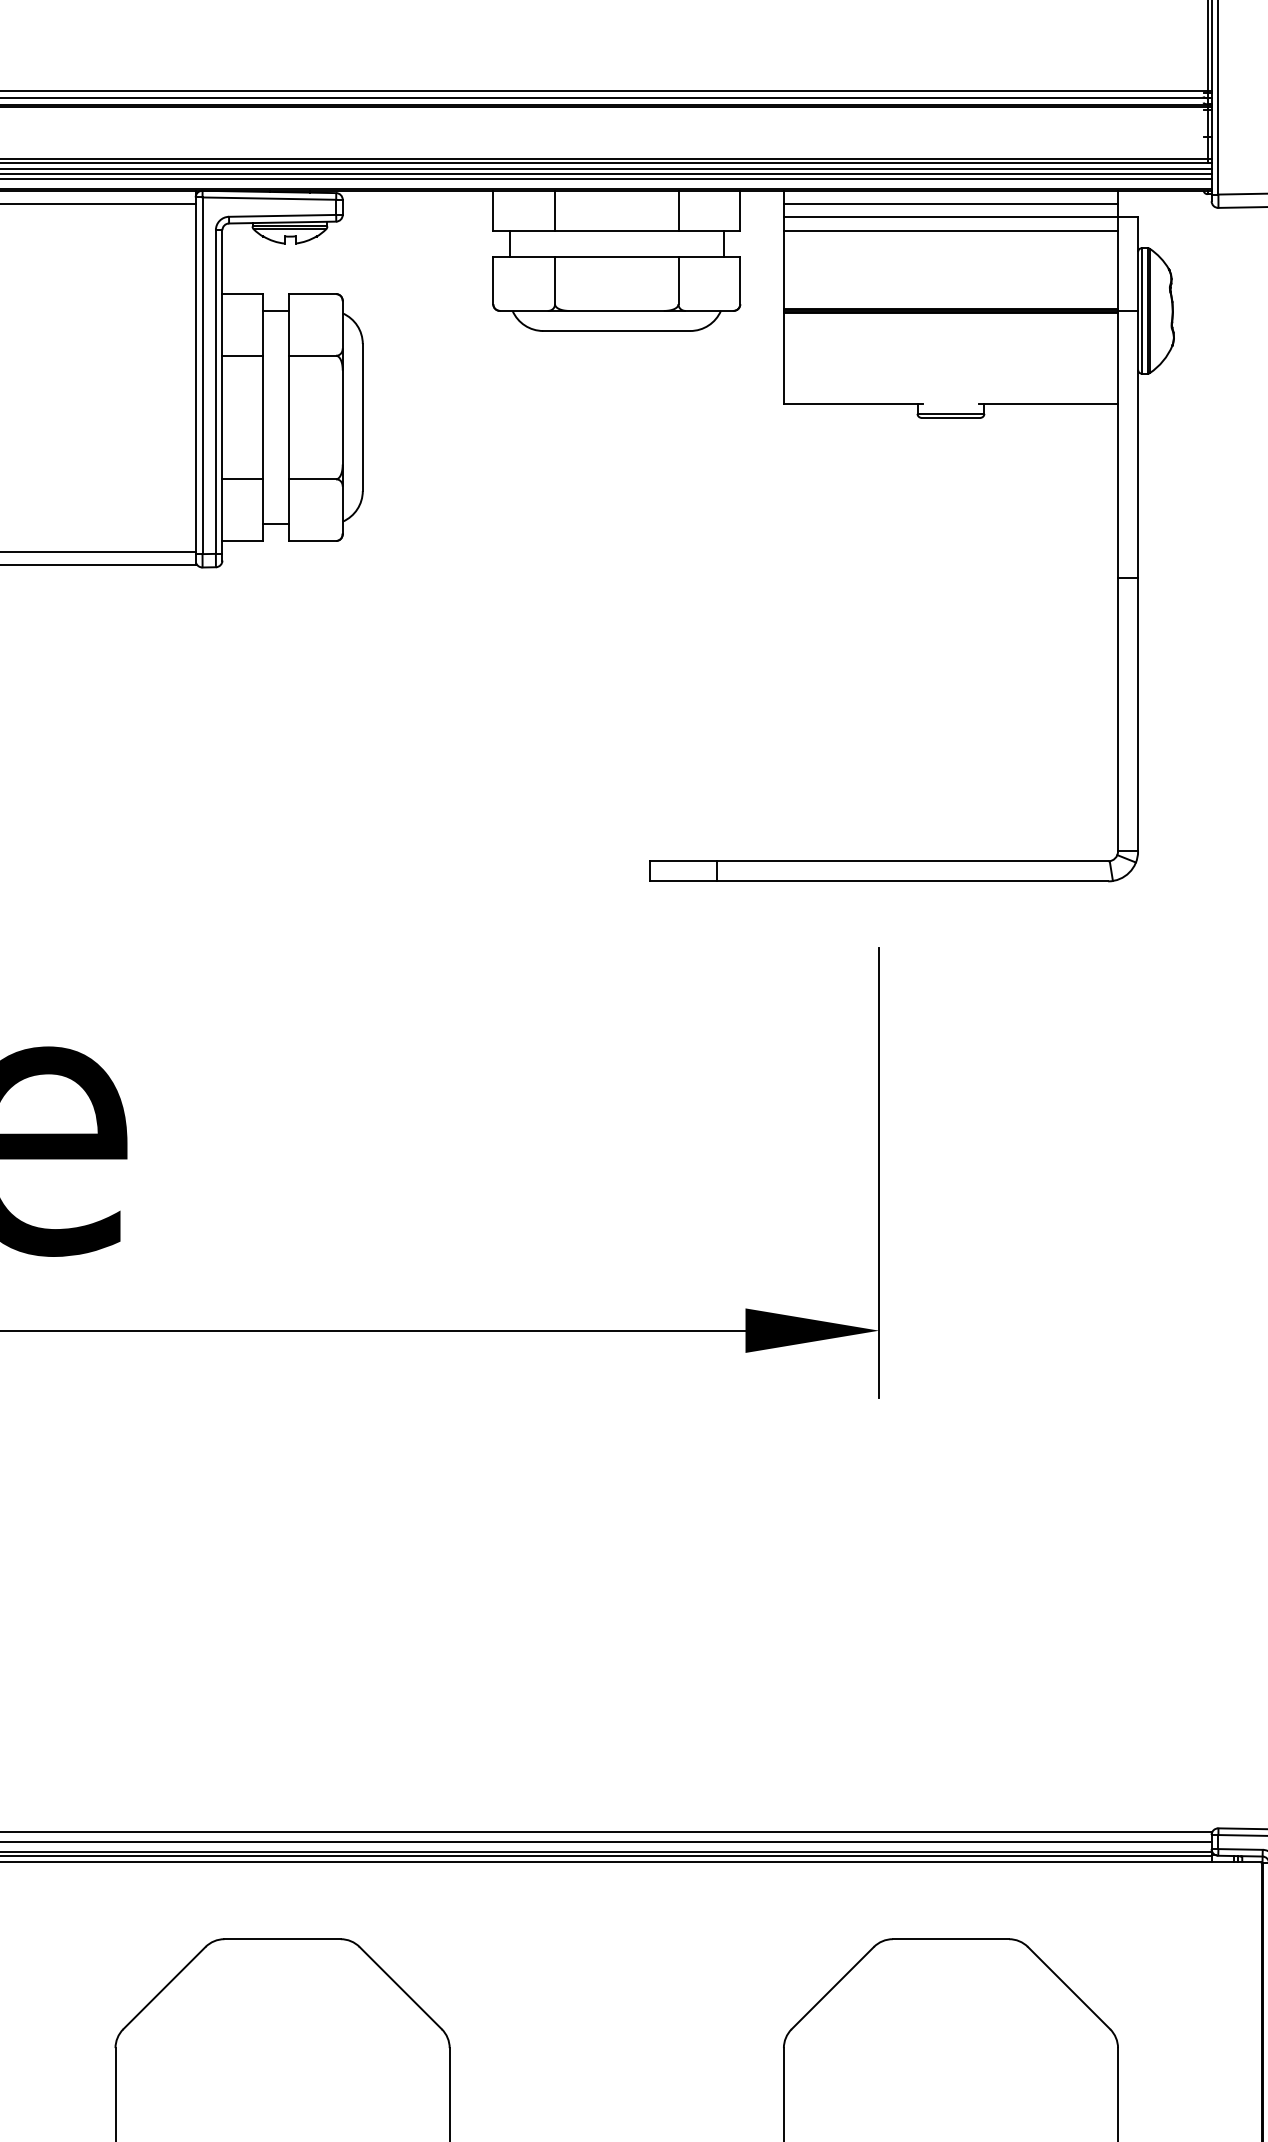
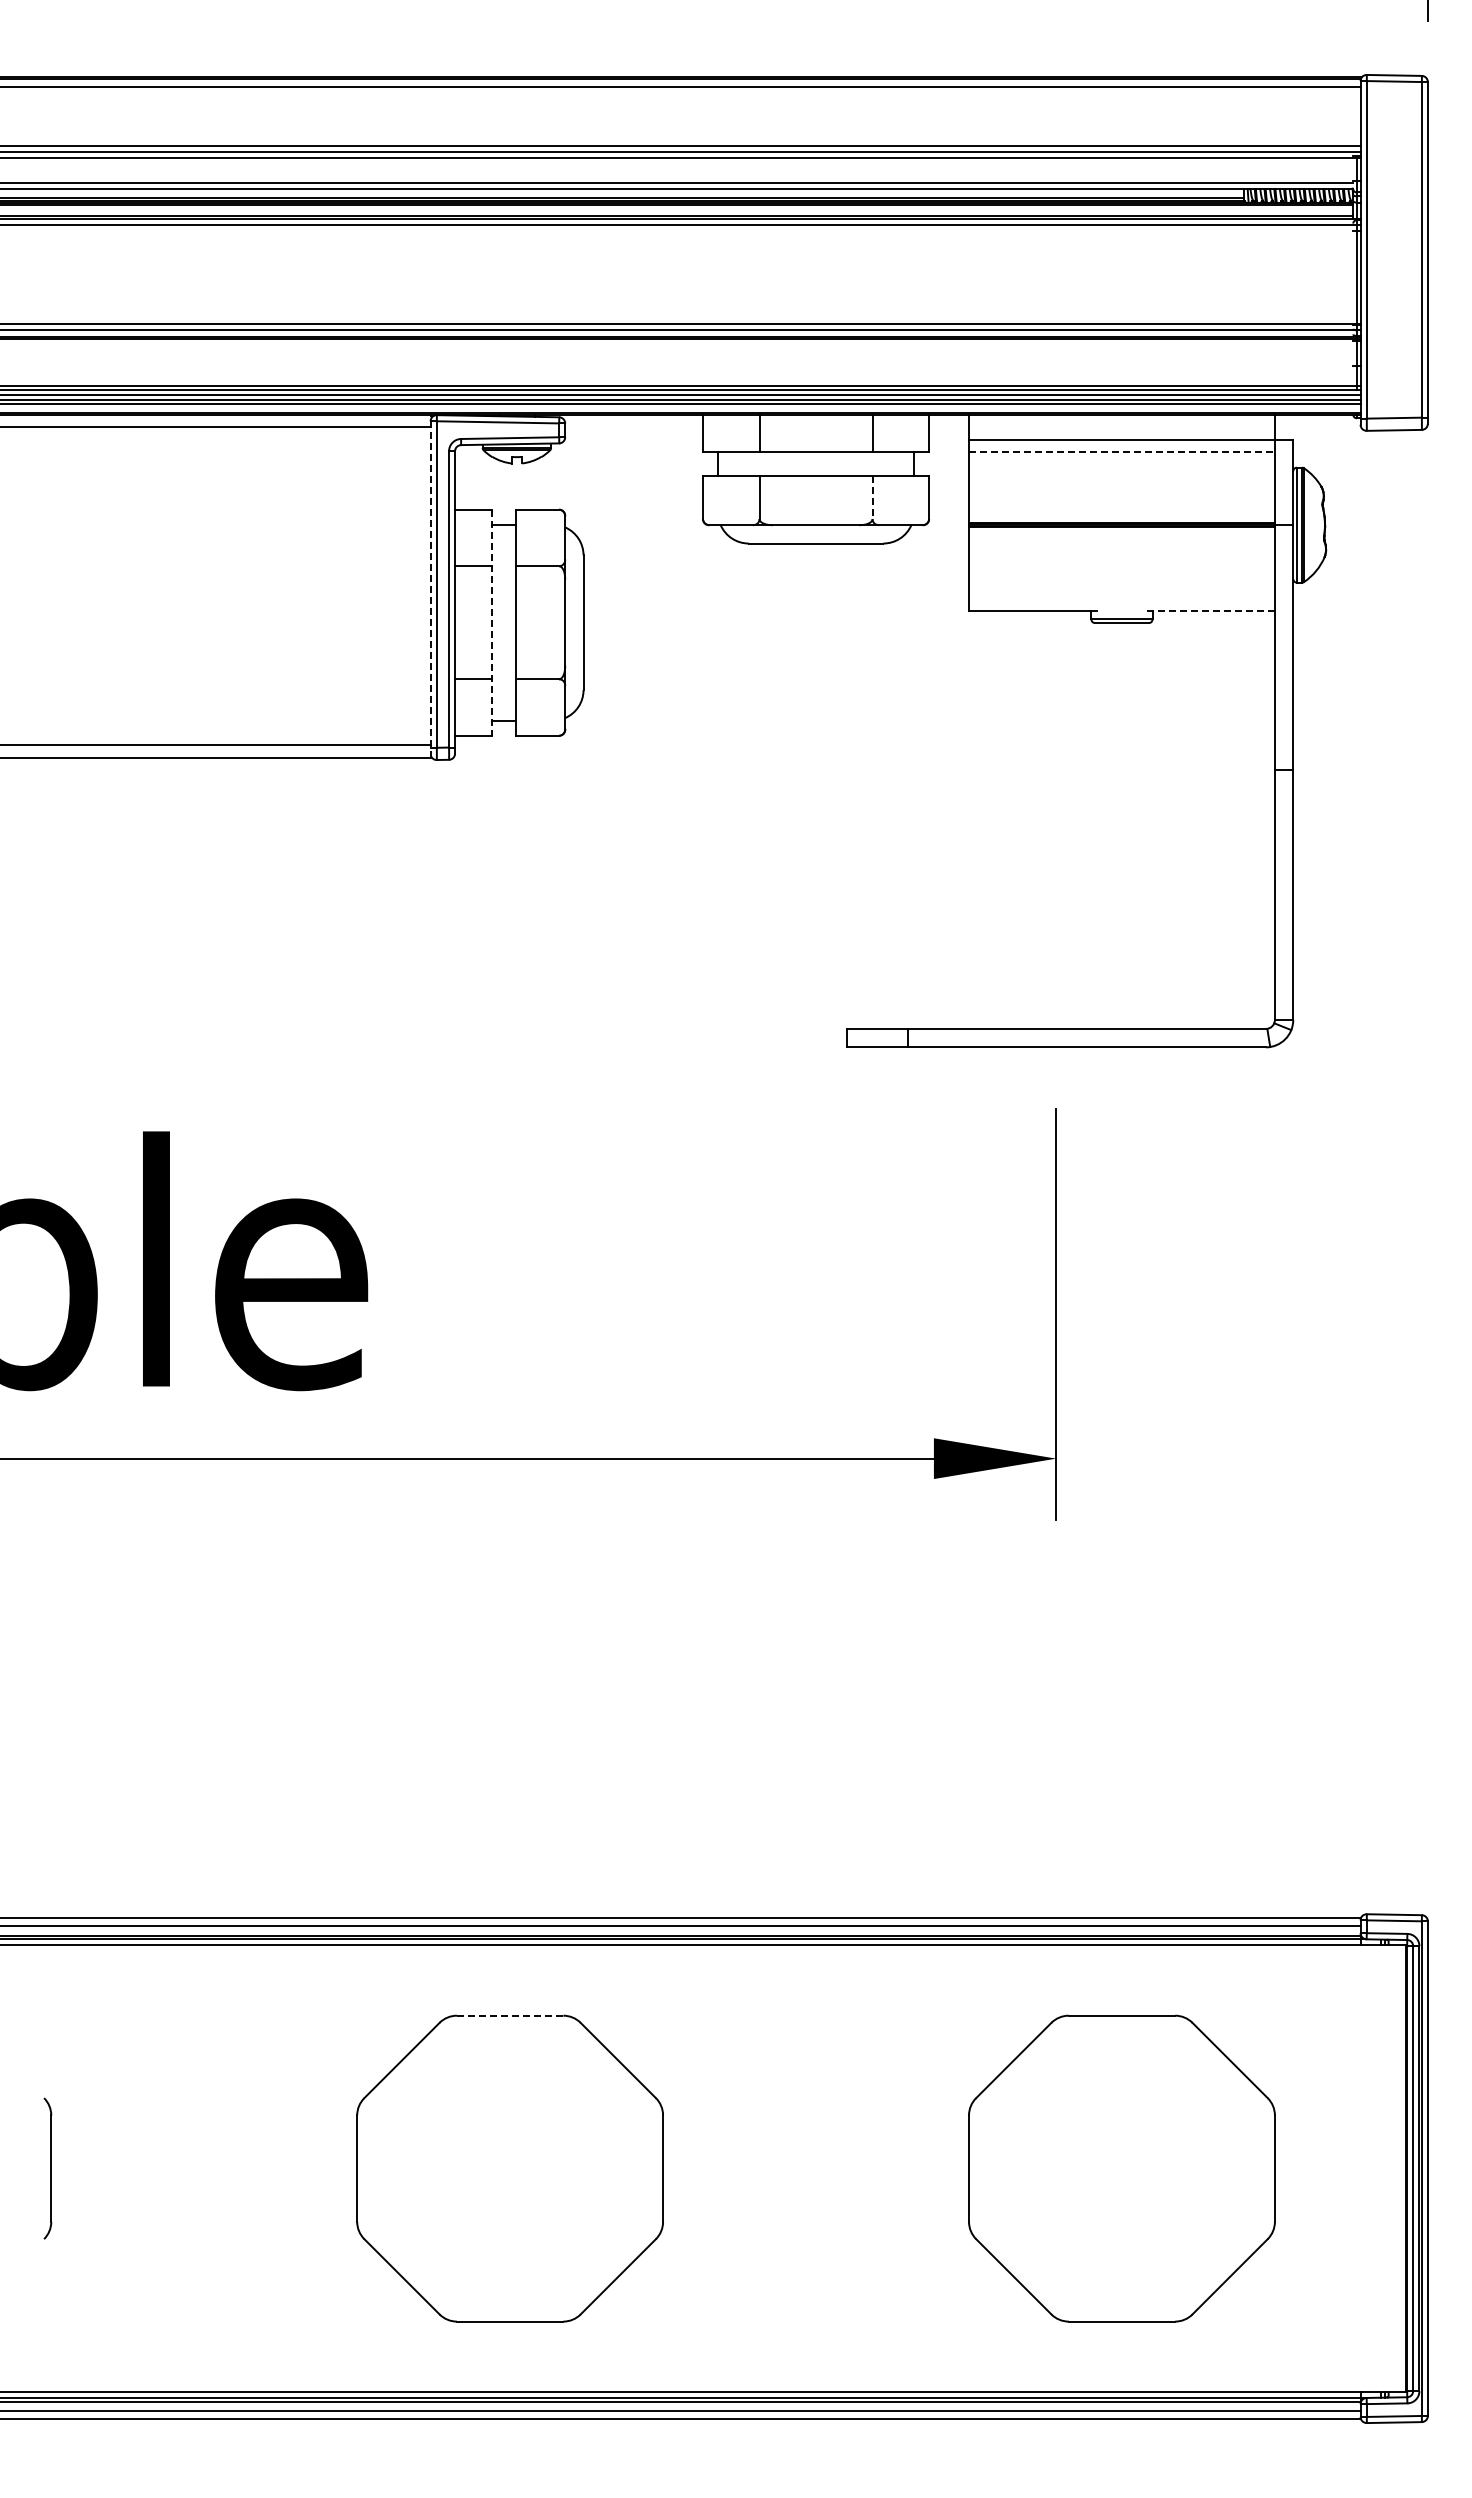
line: (950, 204) -> (1121, 427), removed
line: (950, 230) -> (1121, 451), solid -> dashed
line: (678, 281) -> (872, 498), solid -> dashed
line: (195, 376) -> (430, 585), solid -> dashed
line: (1048, 404) -> (1211, 610), solid -> dashed
line: (262, 418) -> (491, 623), solid -> dashed
line: (281, 1938) -> (509, 2015), solid -> dashed

